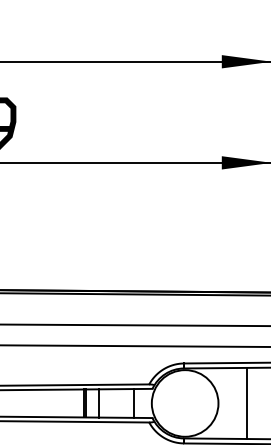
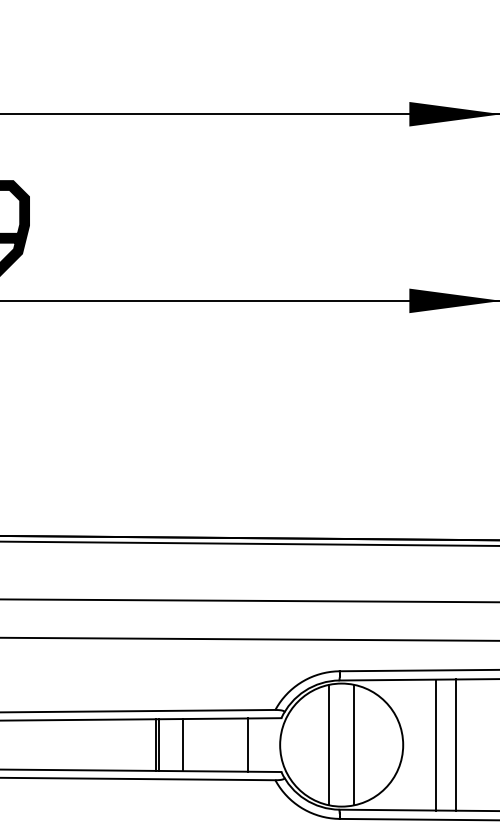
line: (178, 403) -> (329, 745), added
line: (191, 403) -> (353, 745), added
line: (235, 403) -> (434, 745), added

